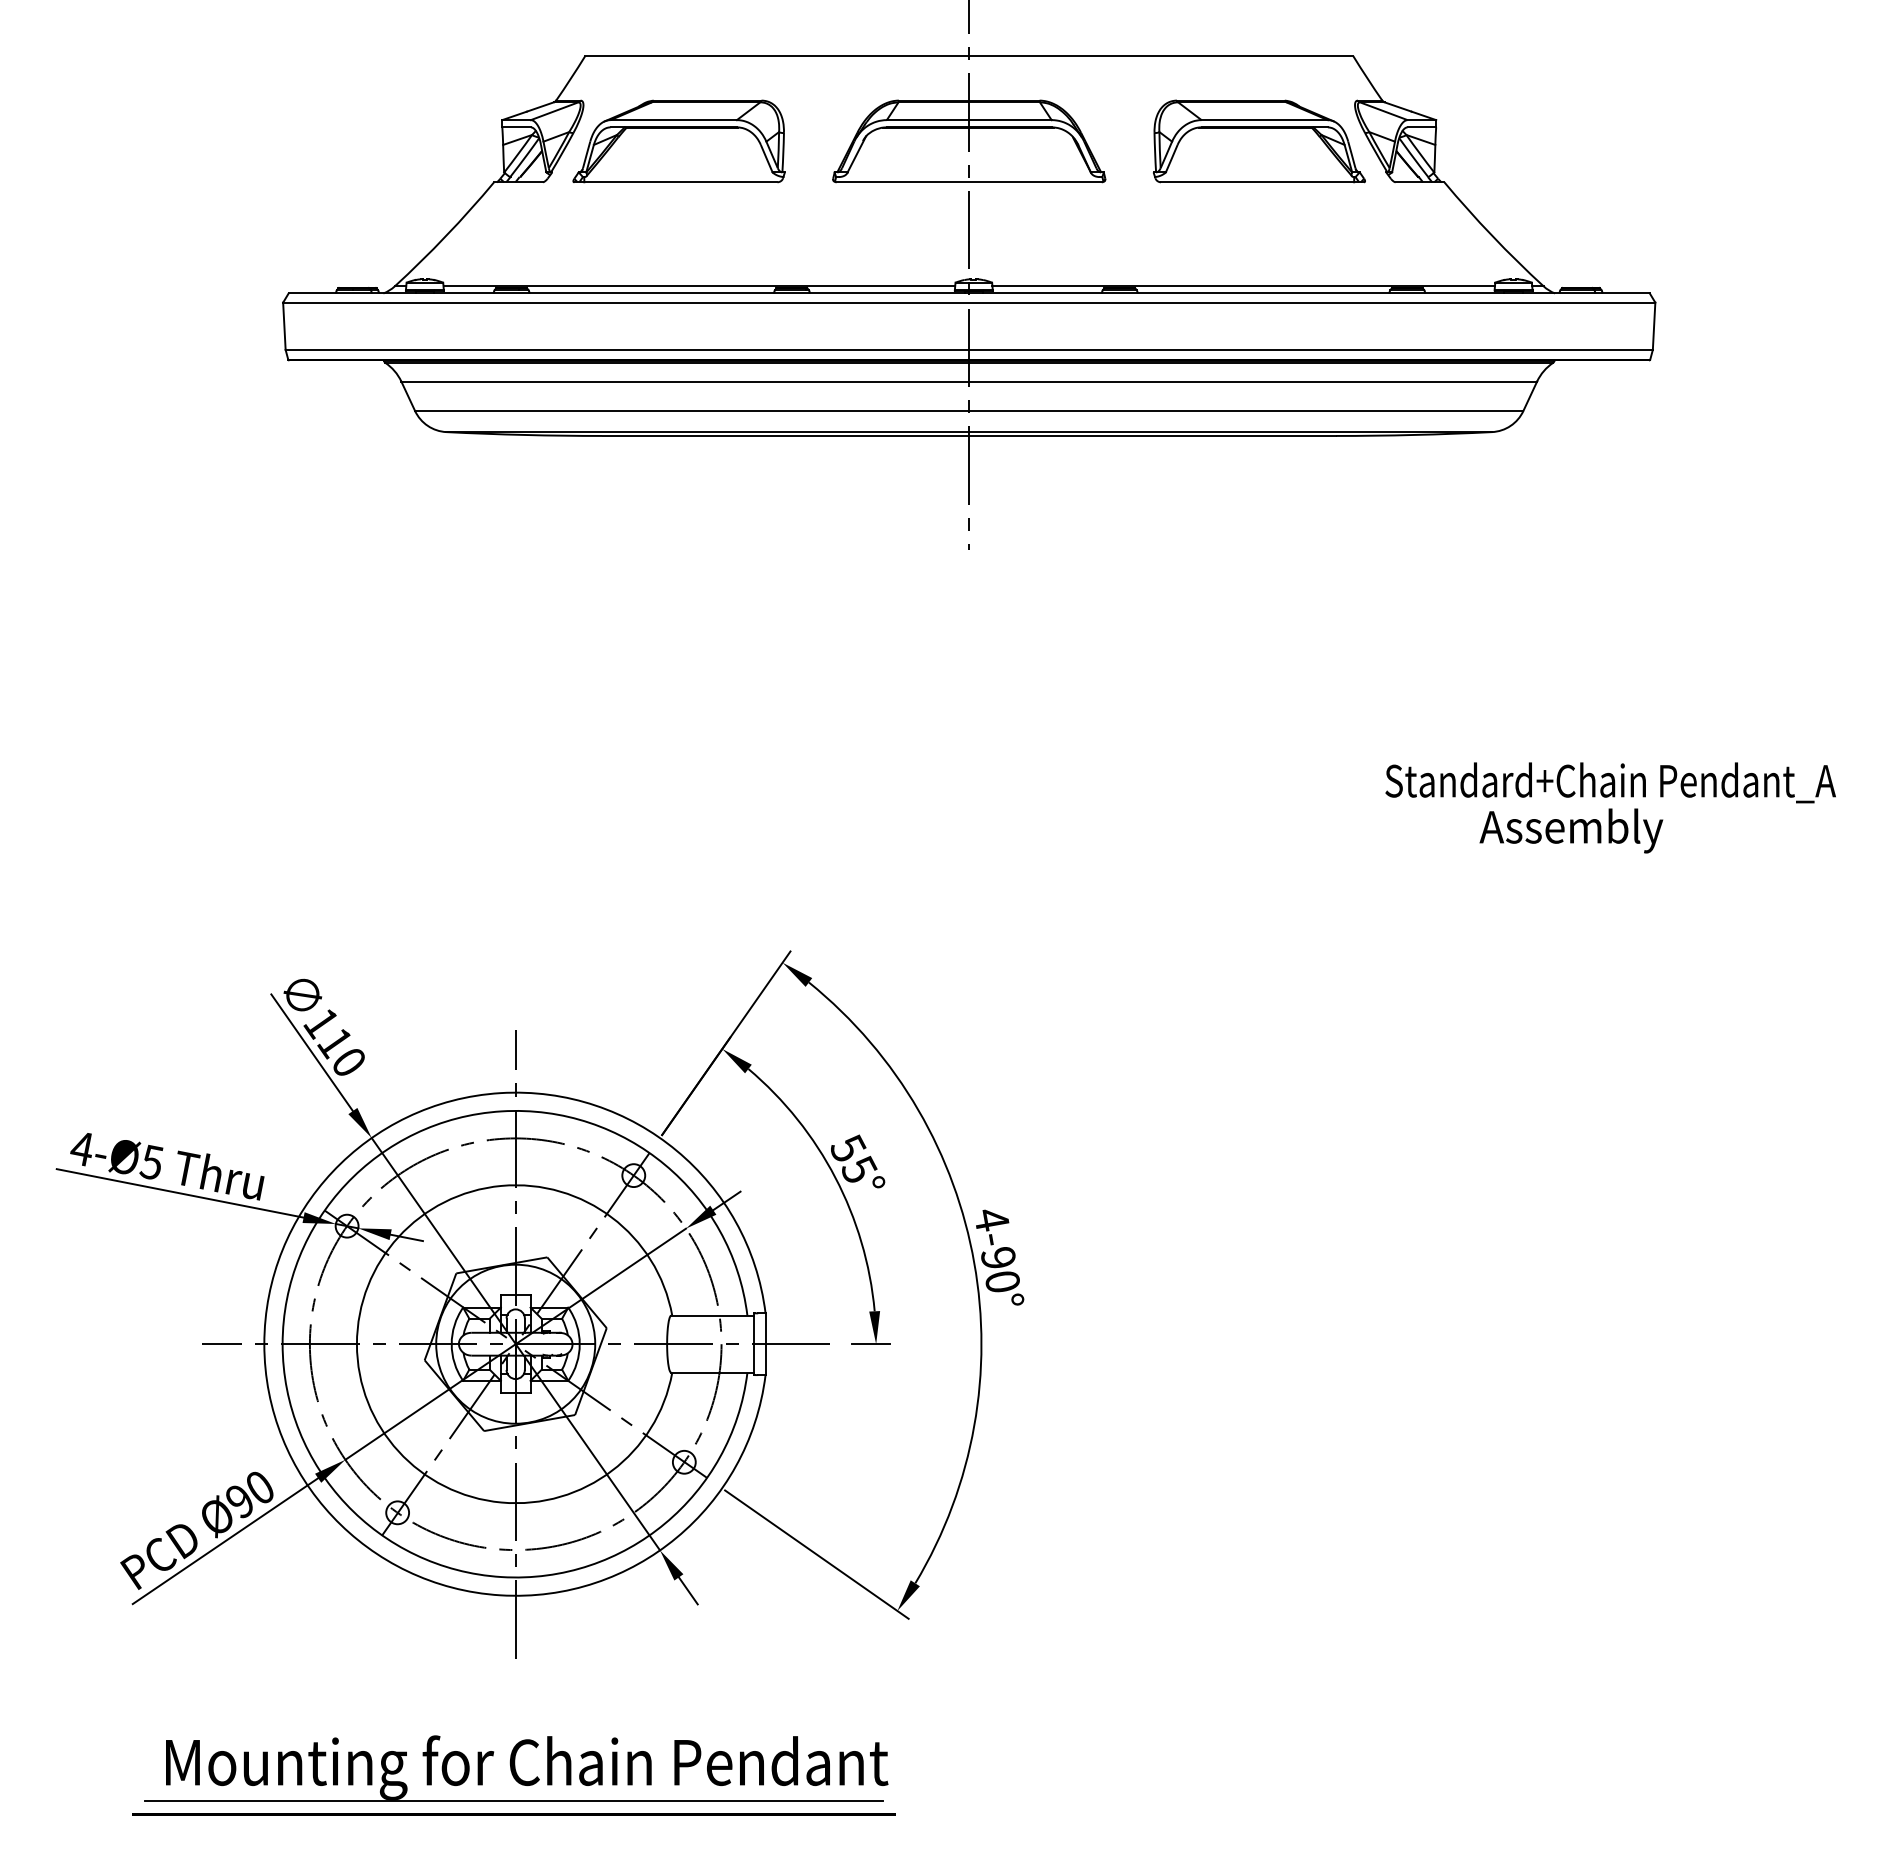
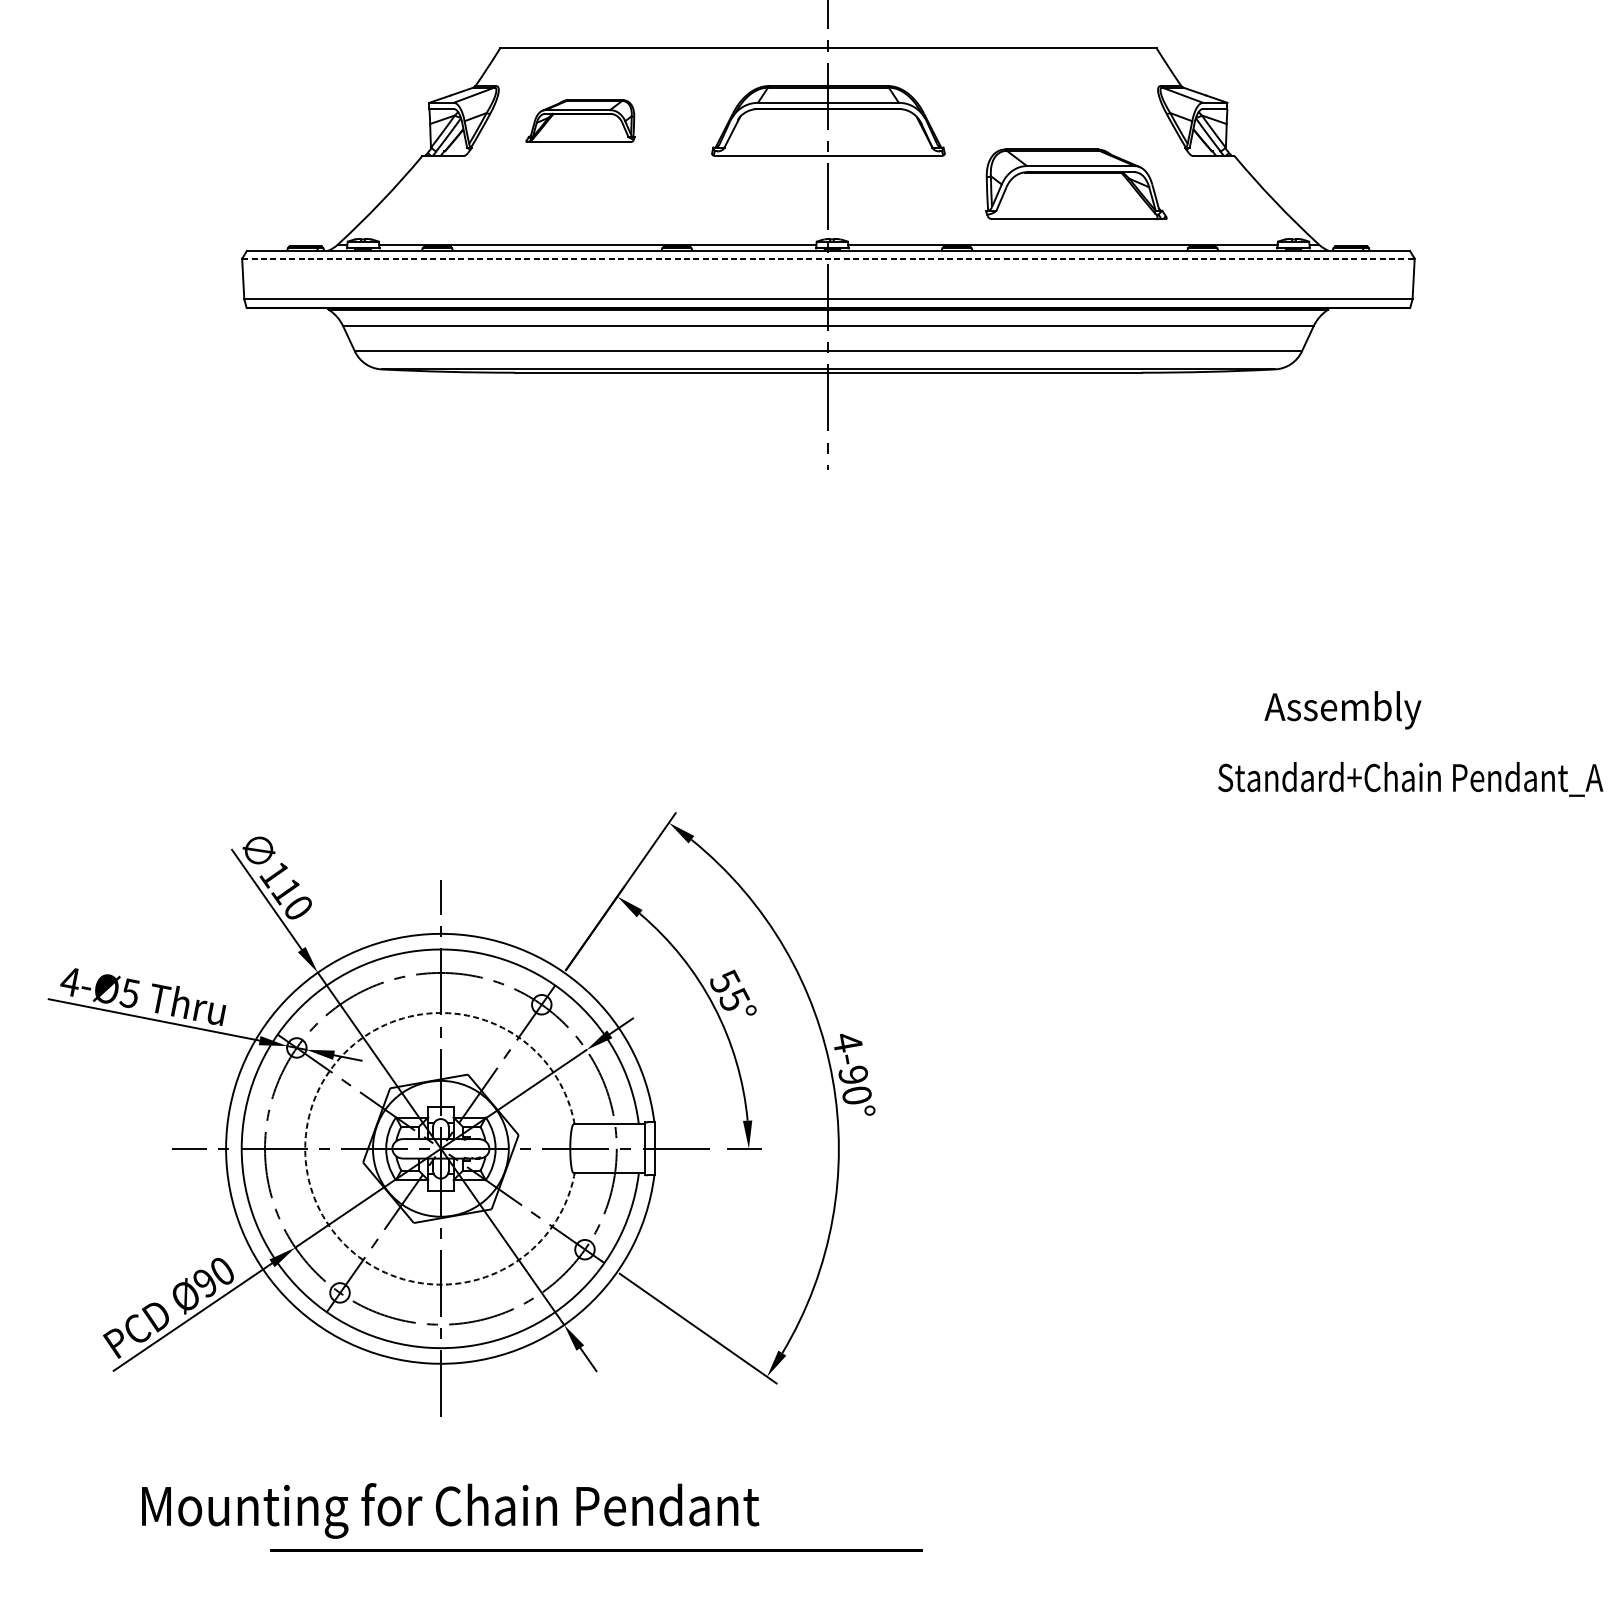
part: (678, 141) -> (579, 121), size x0.6
part: (1259, 141) -> (1076, 184), moved
line: (969, 302) -> (828, 258), solid -> dashed
text: (1610, 782) -> (1410, 779), moved
arc: (356, 1344) -> (304, 1149), solid -> dashed
line: (514, 1800) -> (439, 1538), removed
line: (513, 1814) -> (596, 1550), moved

